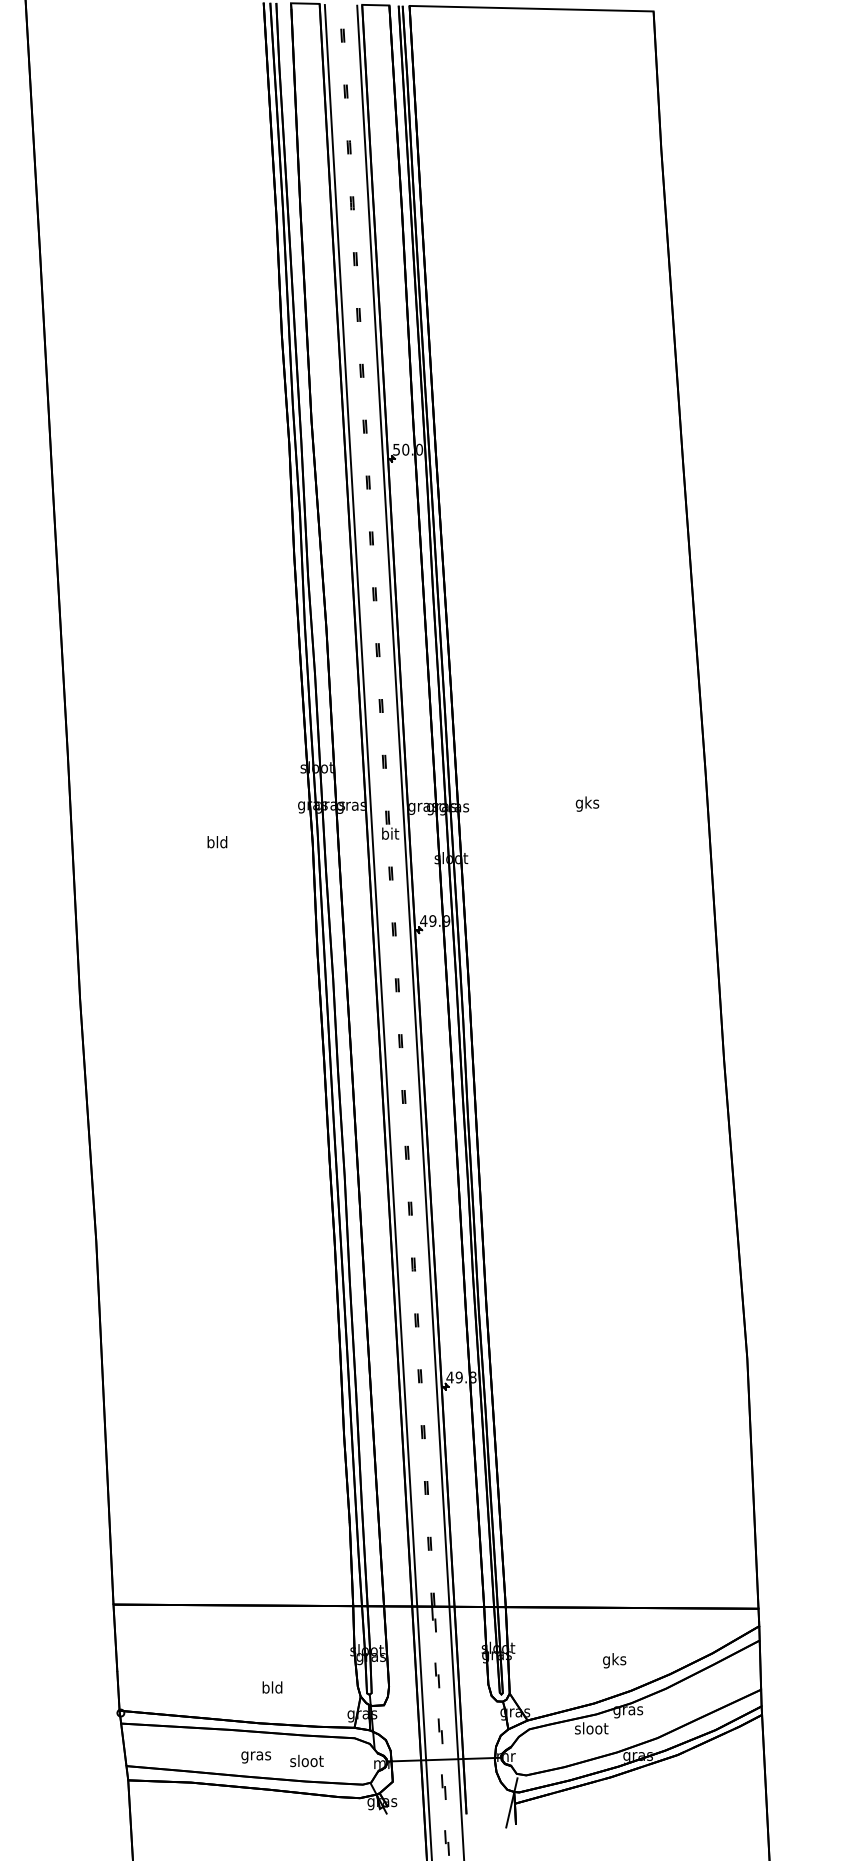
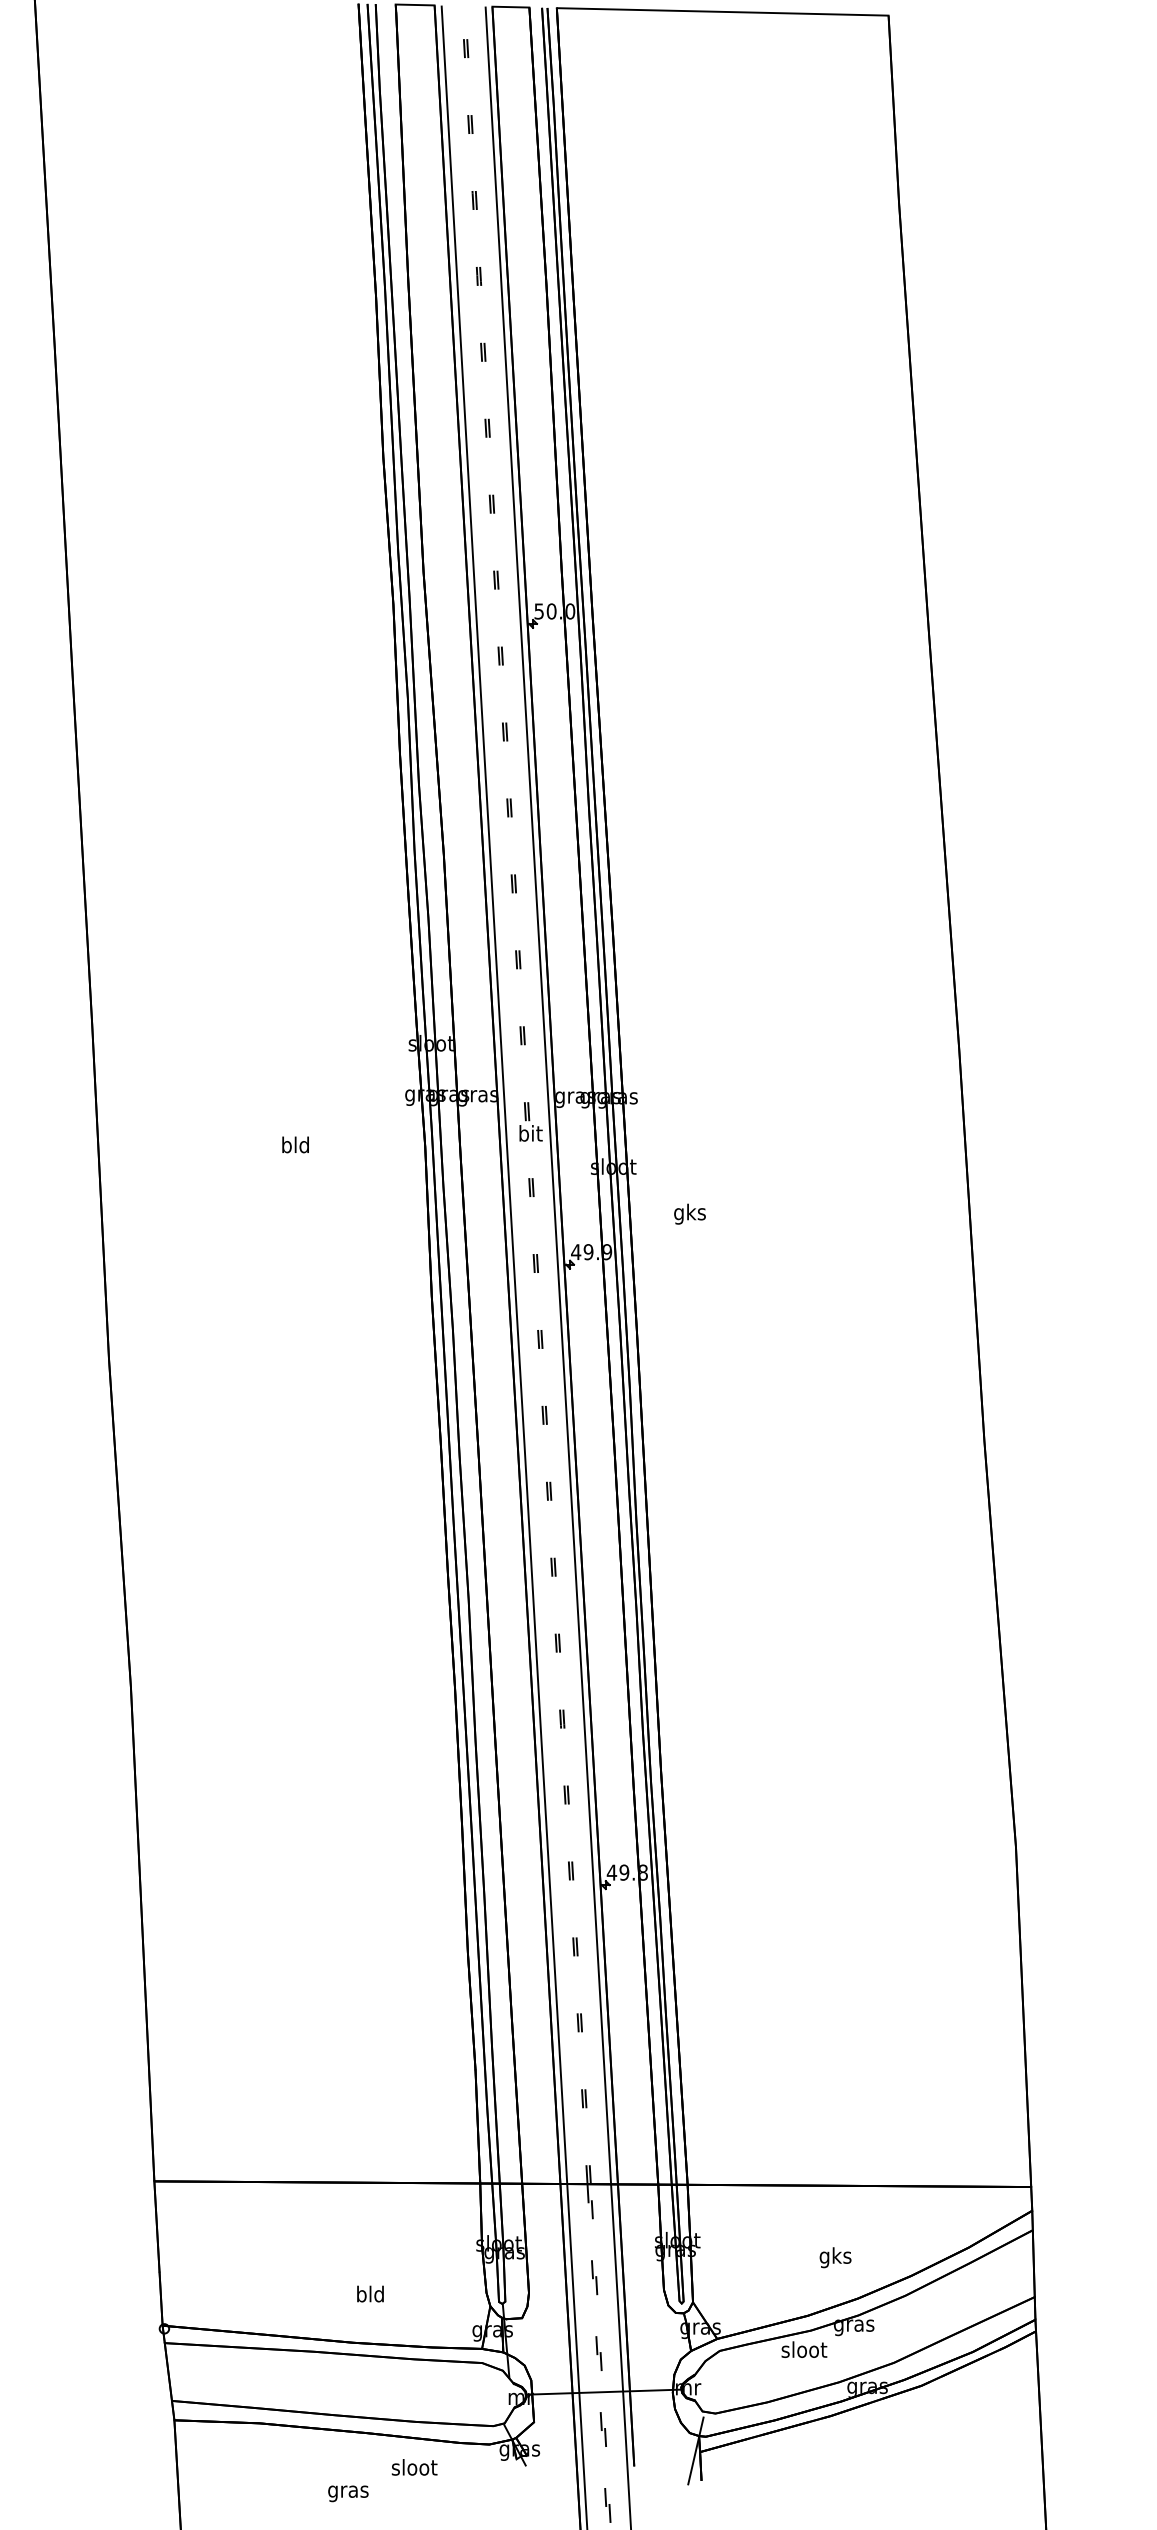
text: (587, 803) -> (689, 1213), moved
text: (255, 1757) -> (347, 2493), moved
text: (306, 1760) -> (414, 2466), moved

